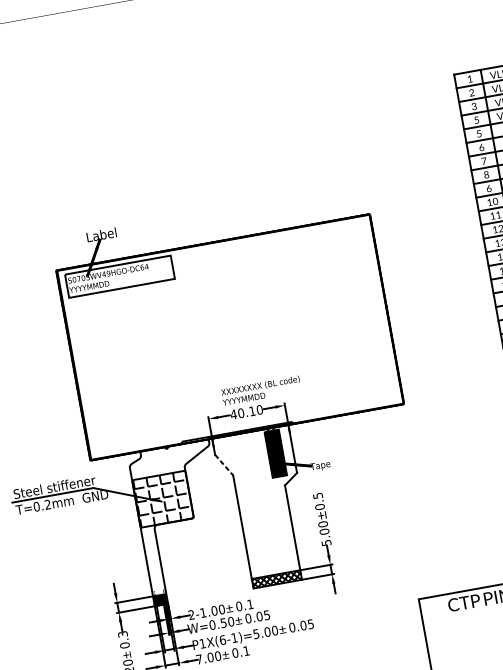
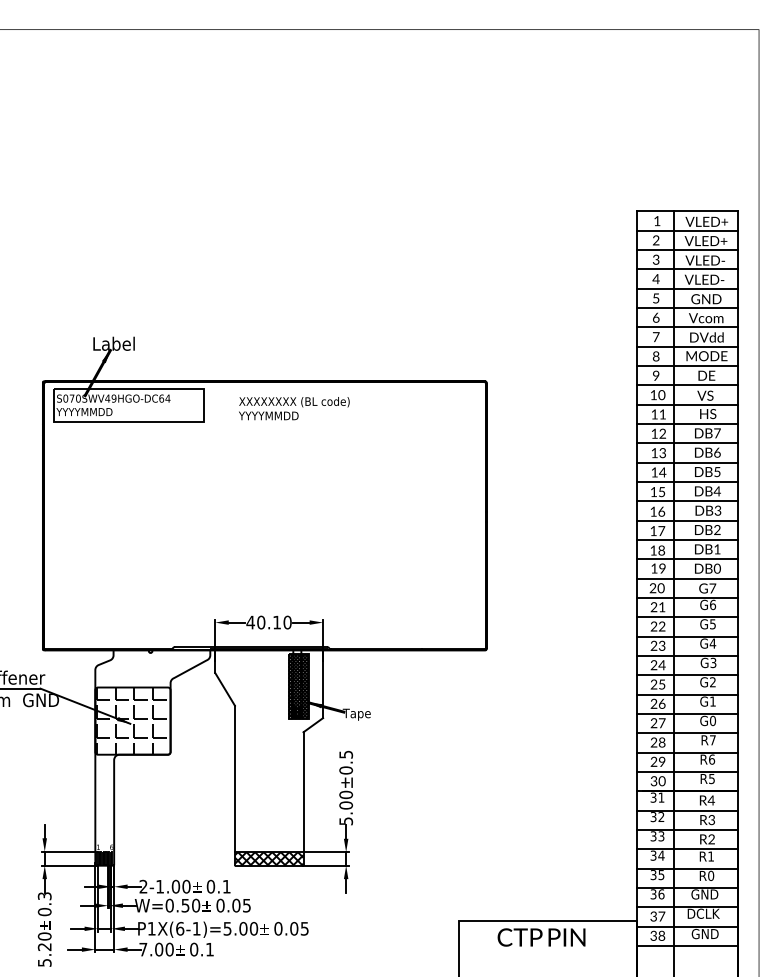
text: (476, 120) -> (655, 279), 5 -> 4
text: (489, 188) -> (656, 375), 6 -> 9
text: (261, 390) -> (294, 408), moved
line: (224, 465) -> (225, 689), dashed -> solid

